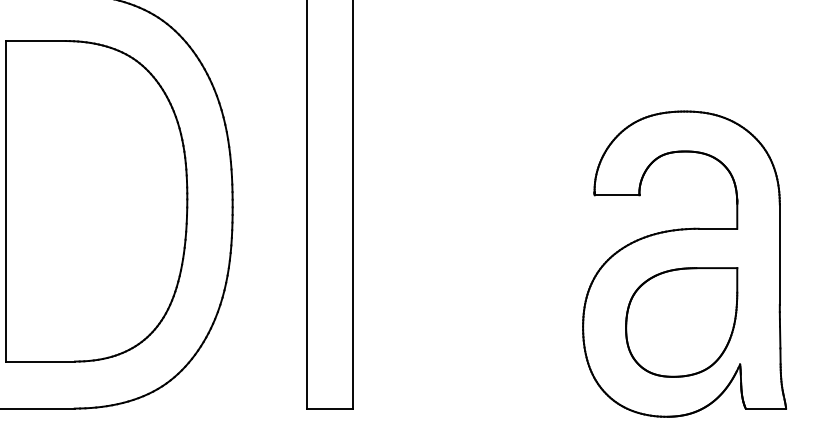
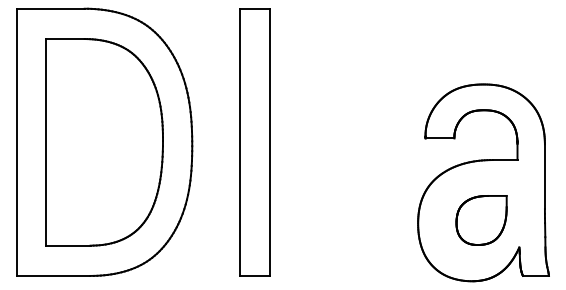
part: (681, 322) -> (481, 220), size x0.7

